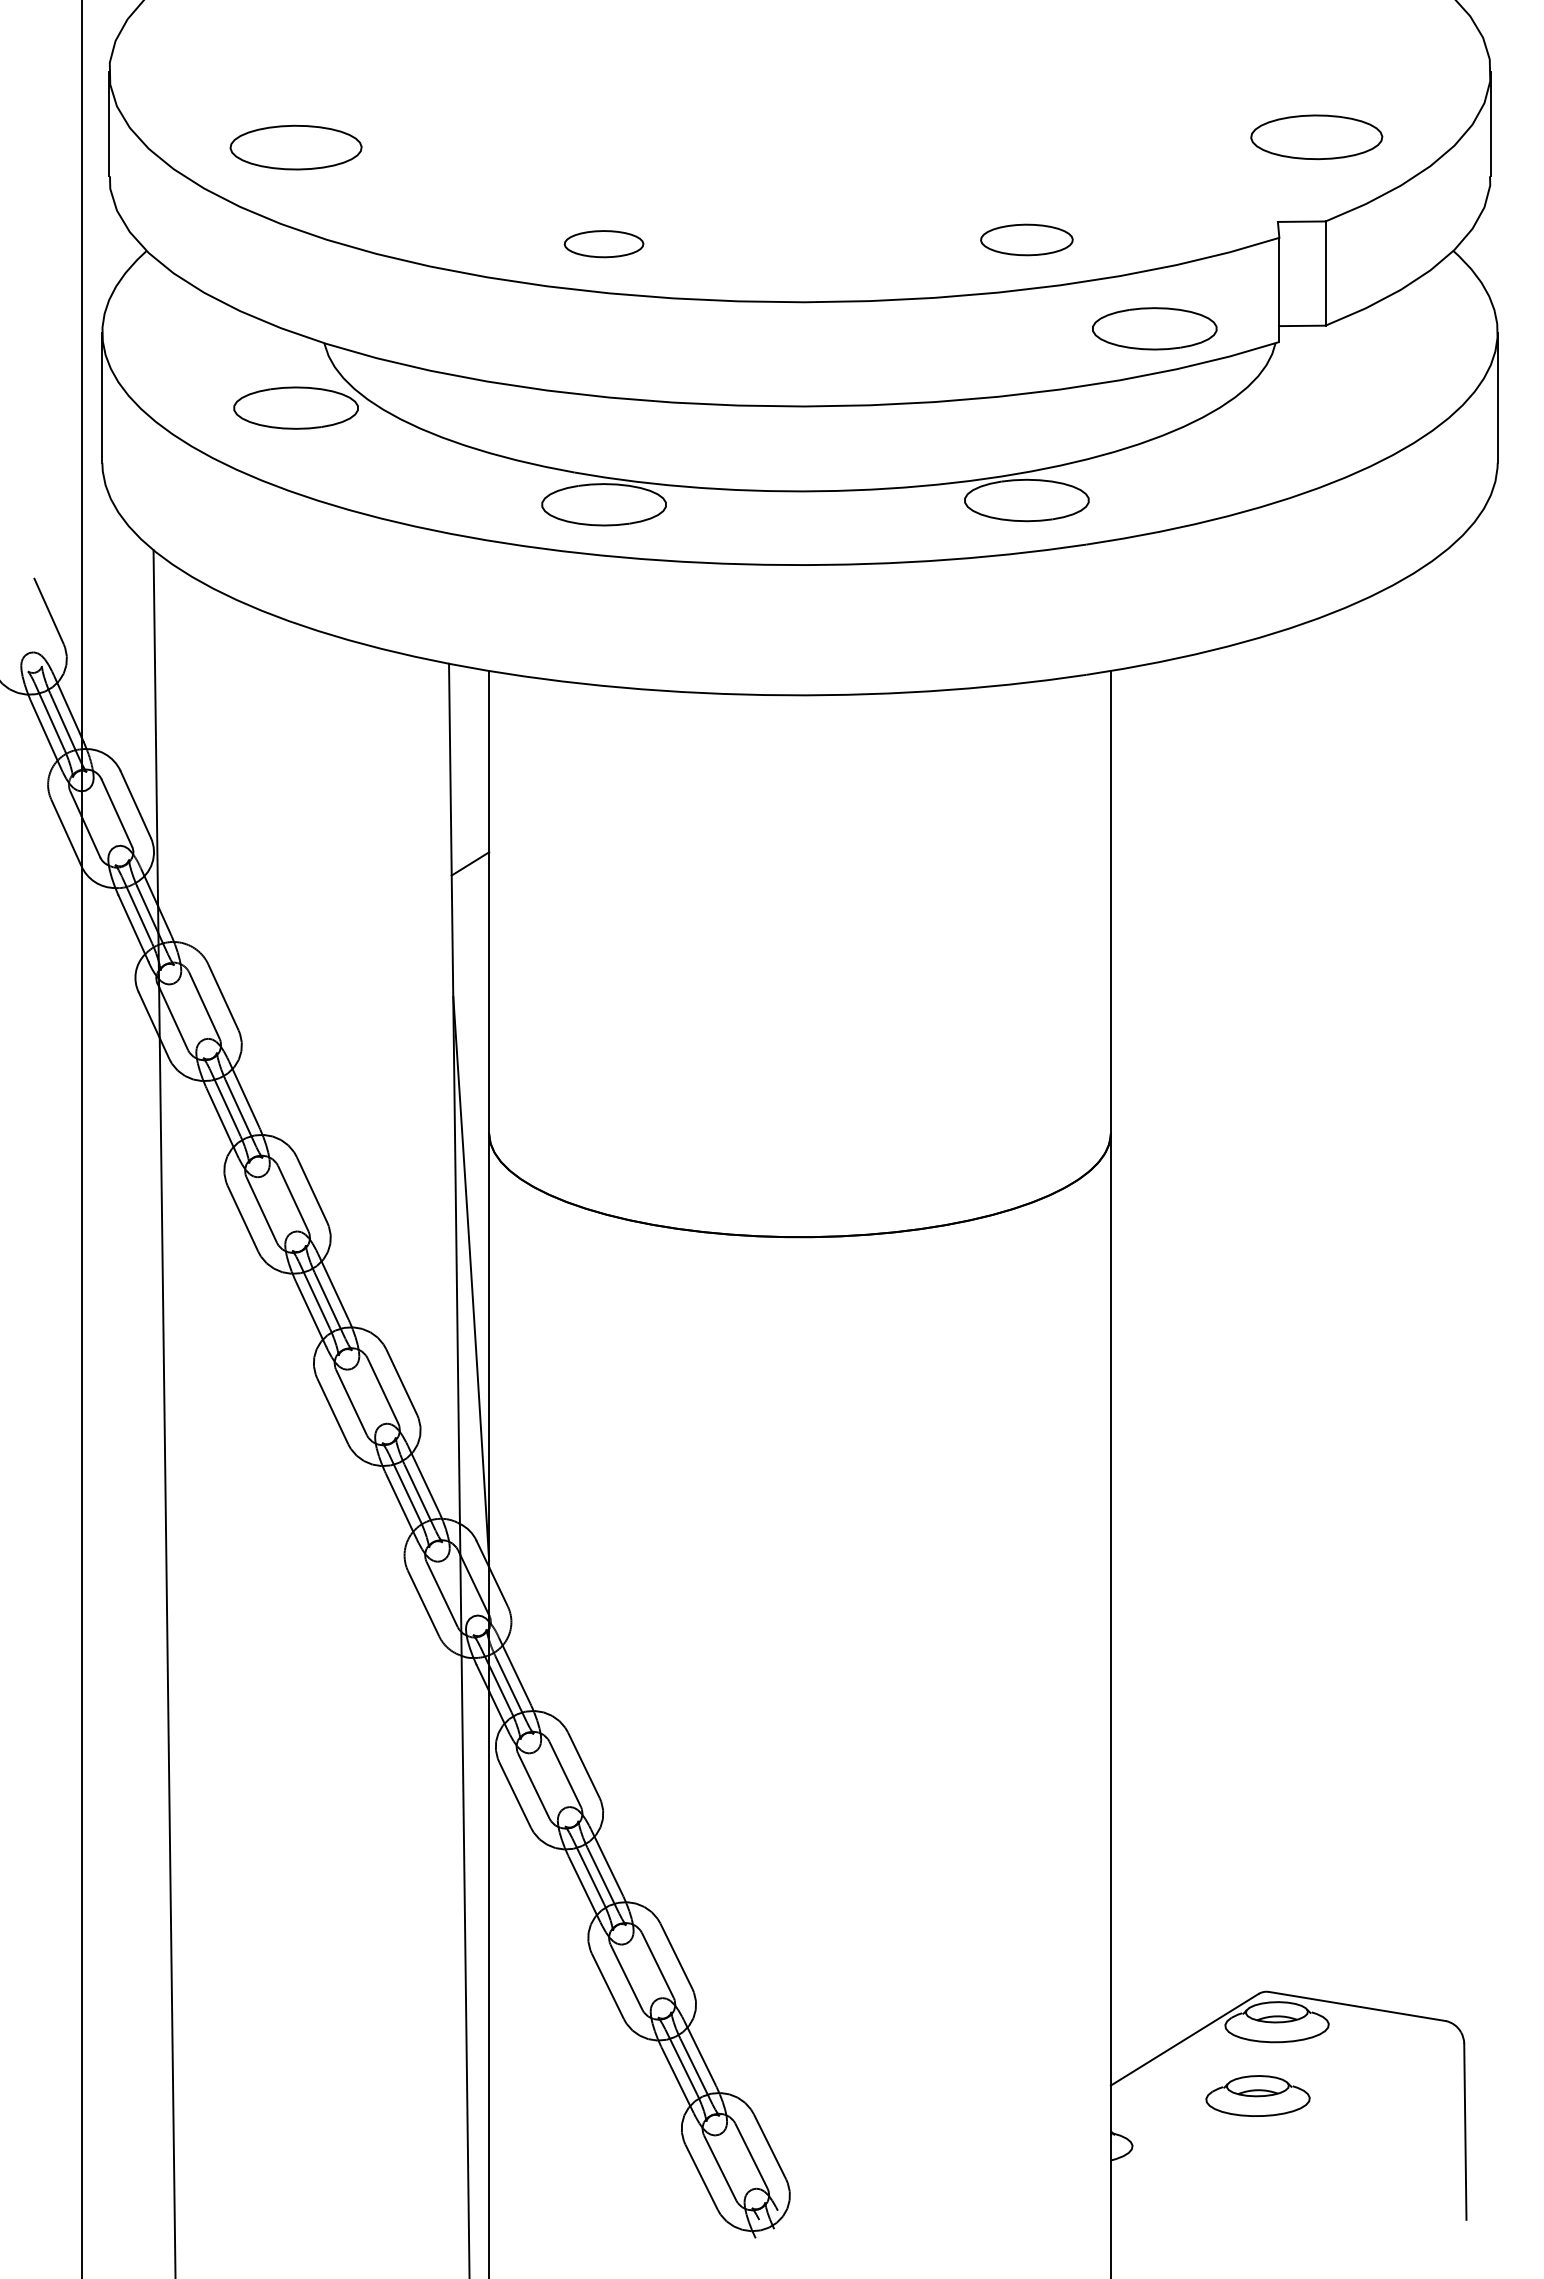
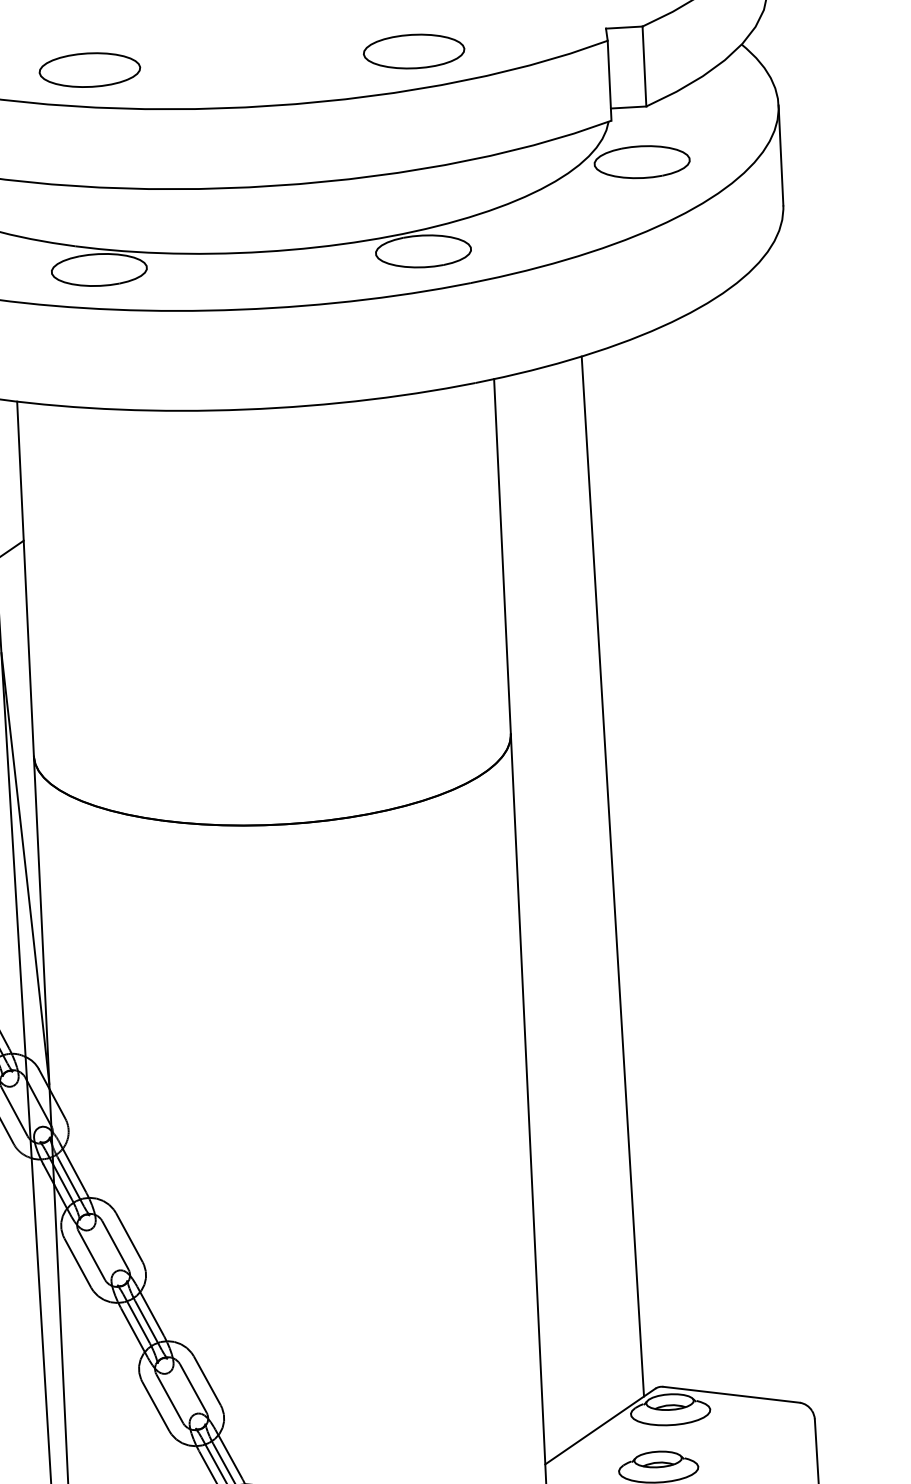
part: (1026, 239) -> (413, 51), size x1.43
part: (603, 243) -> (89, 69), size x1.67
part: (1154, 328) -> (641, 161), moved
line: (1234, 1324) -> (612, 876), added

